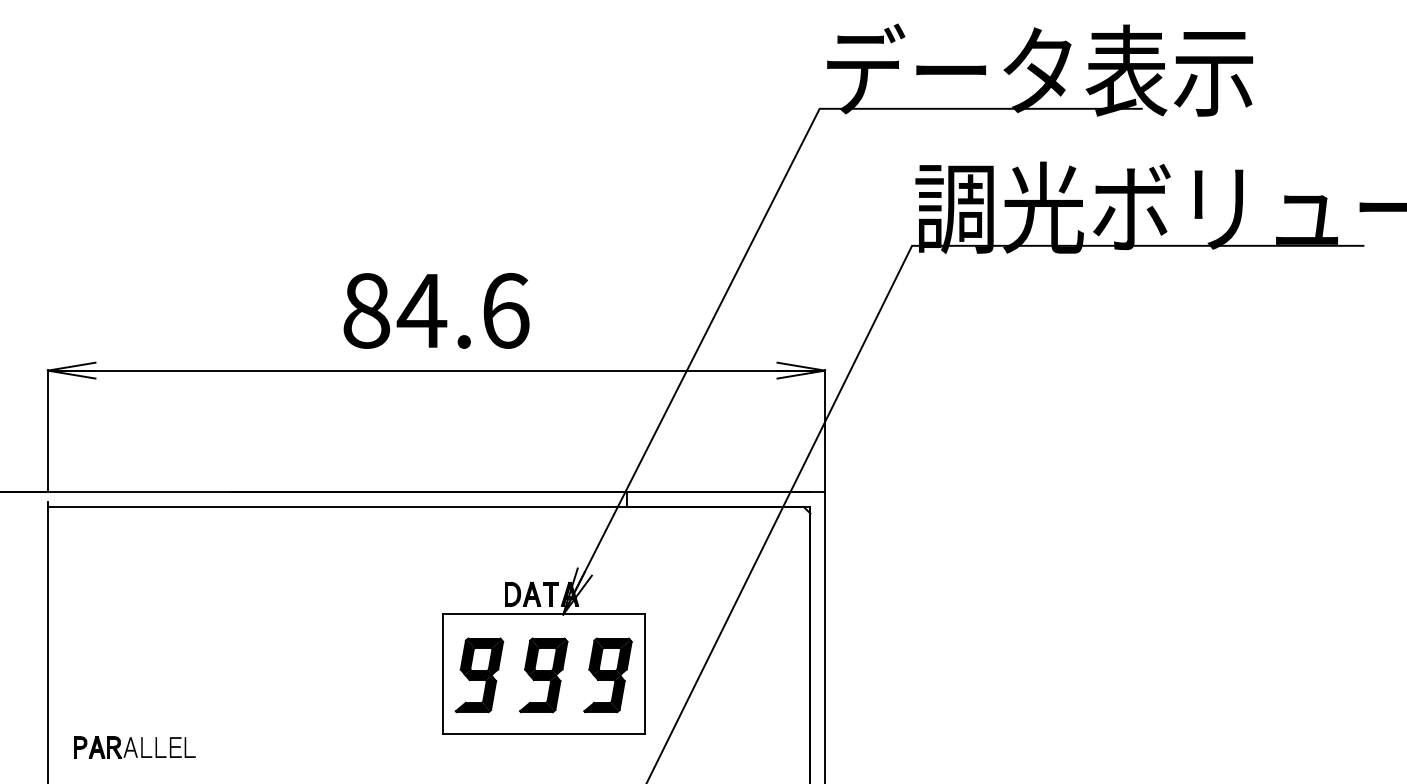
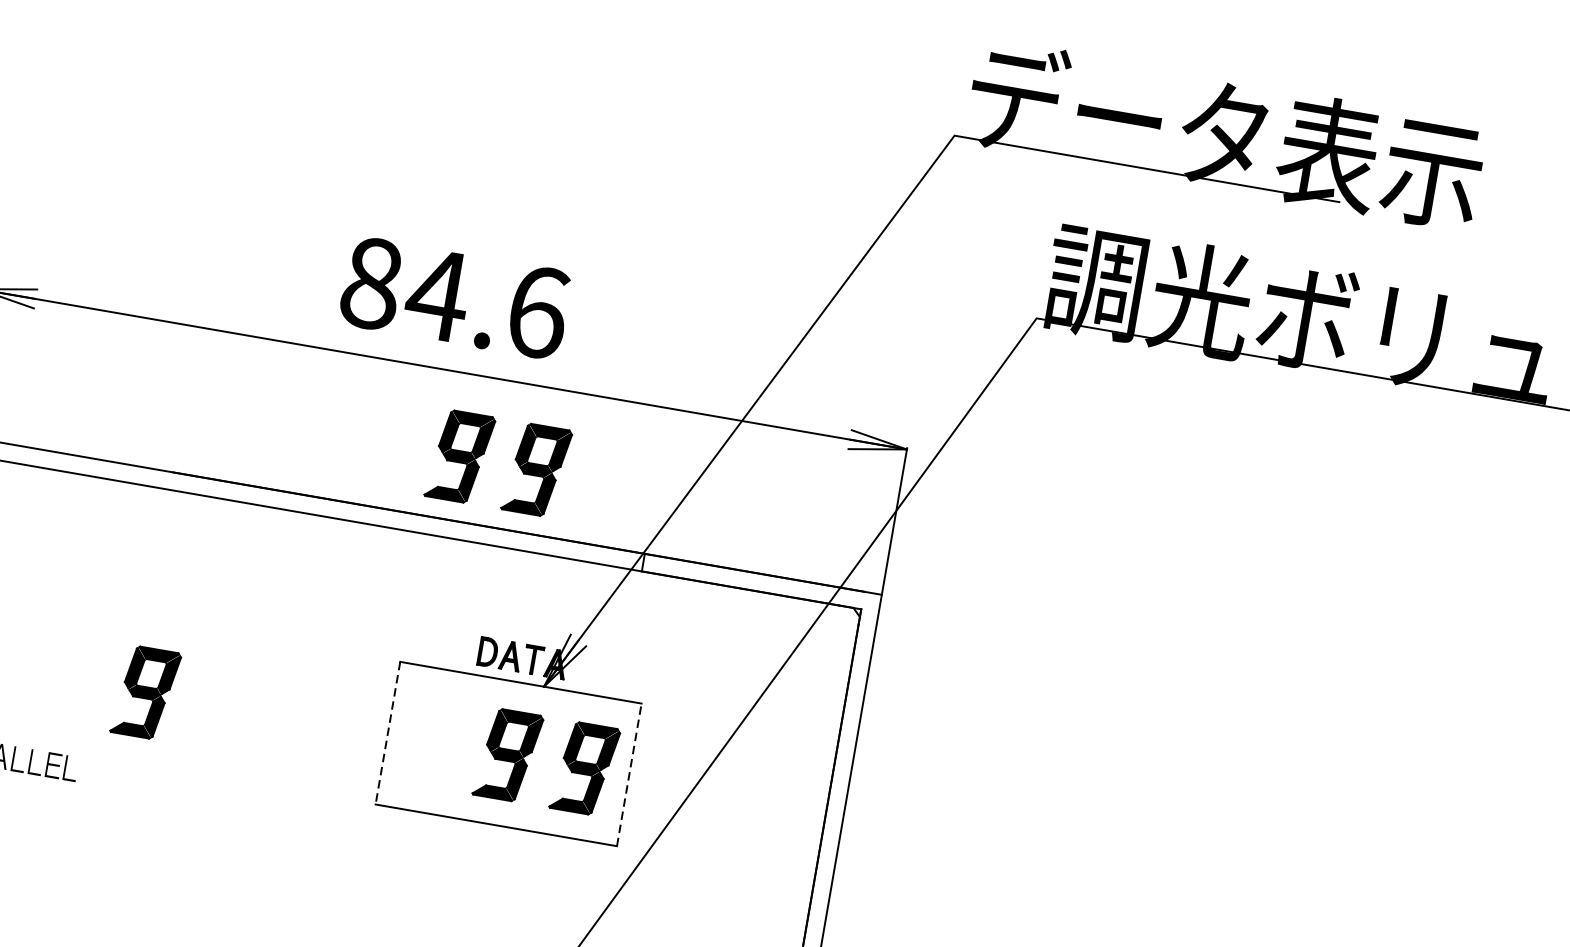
part: (482, 434) -> (484, 455), added
line: (442, 674) -> (387, 733), solid -> dashed
line: (645, 674) -> (629, 775), solid -> dashed
part: (479, 675) -> (145, 692), moved

